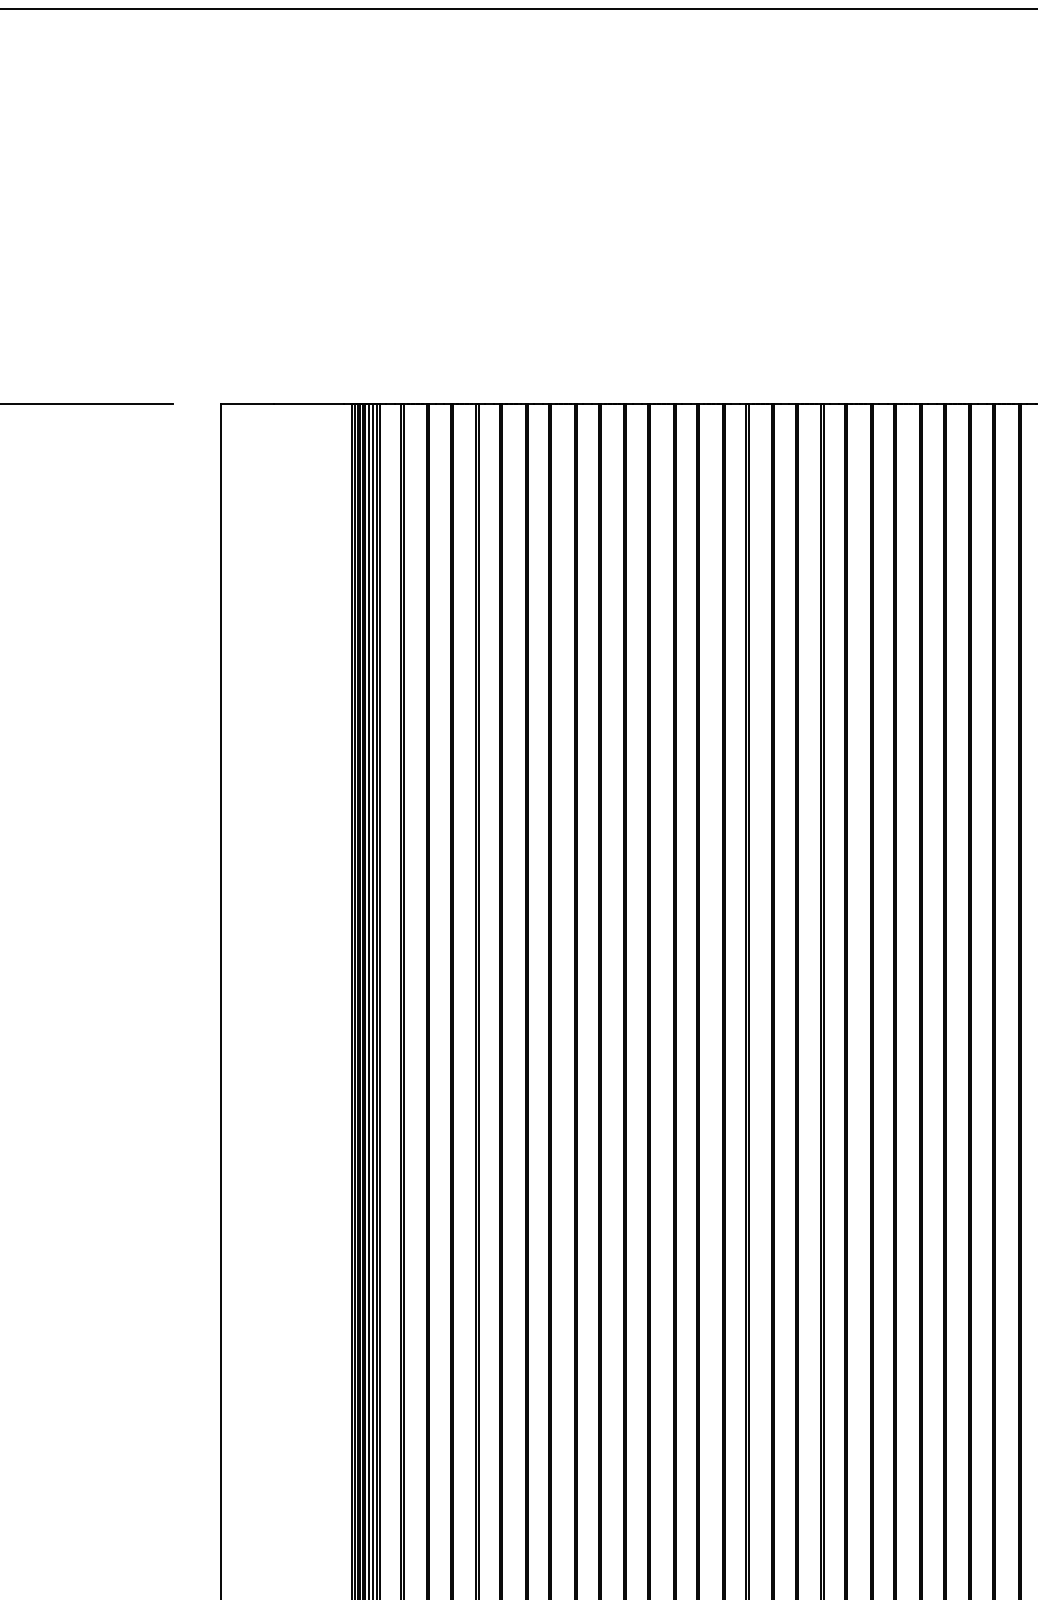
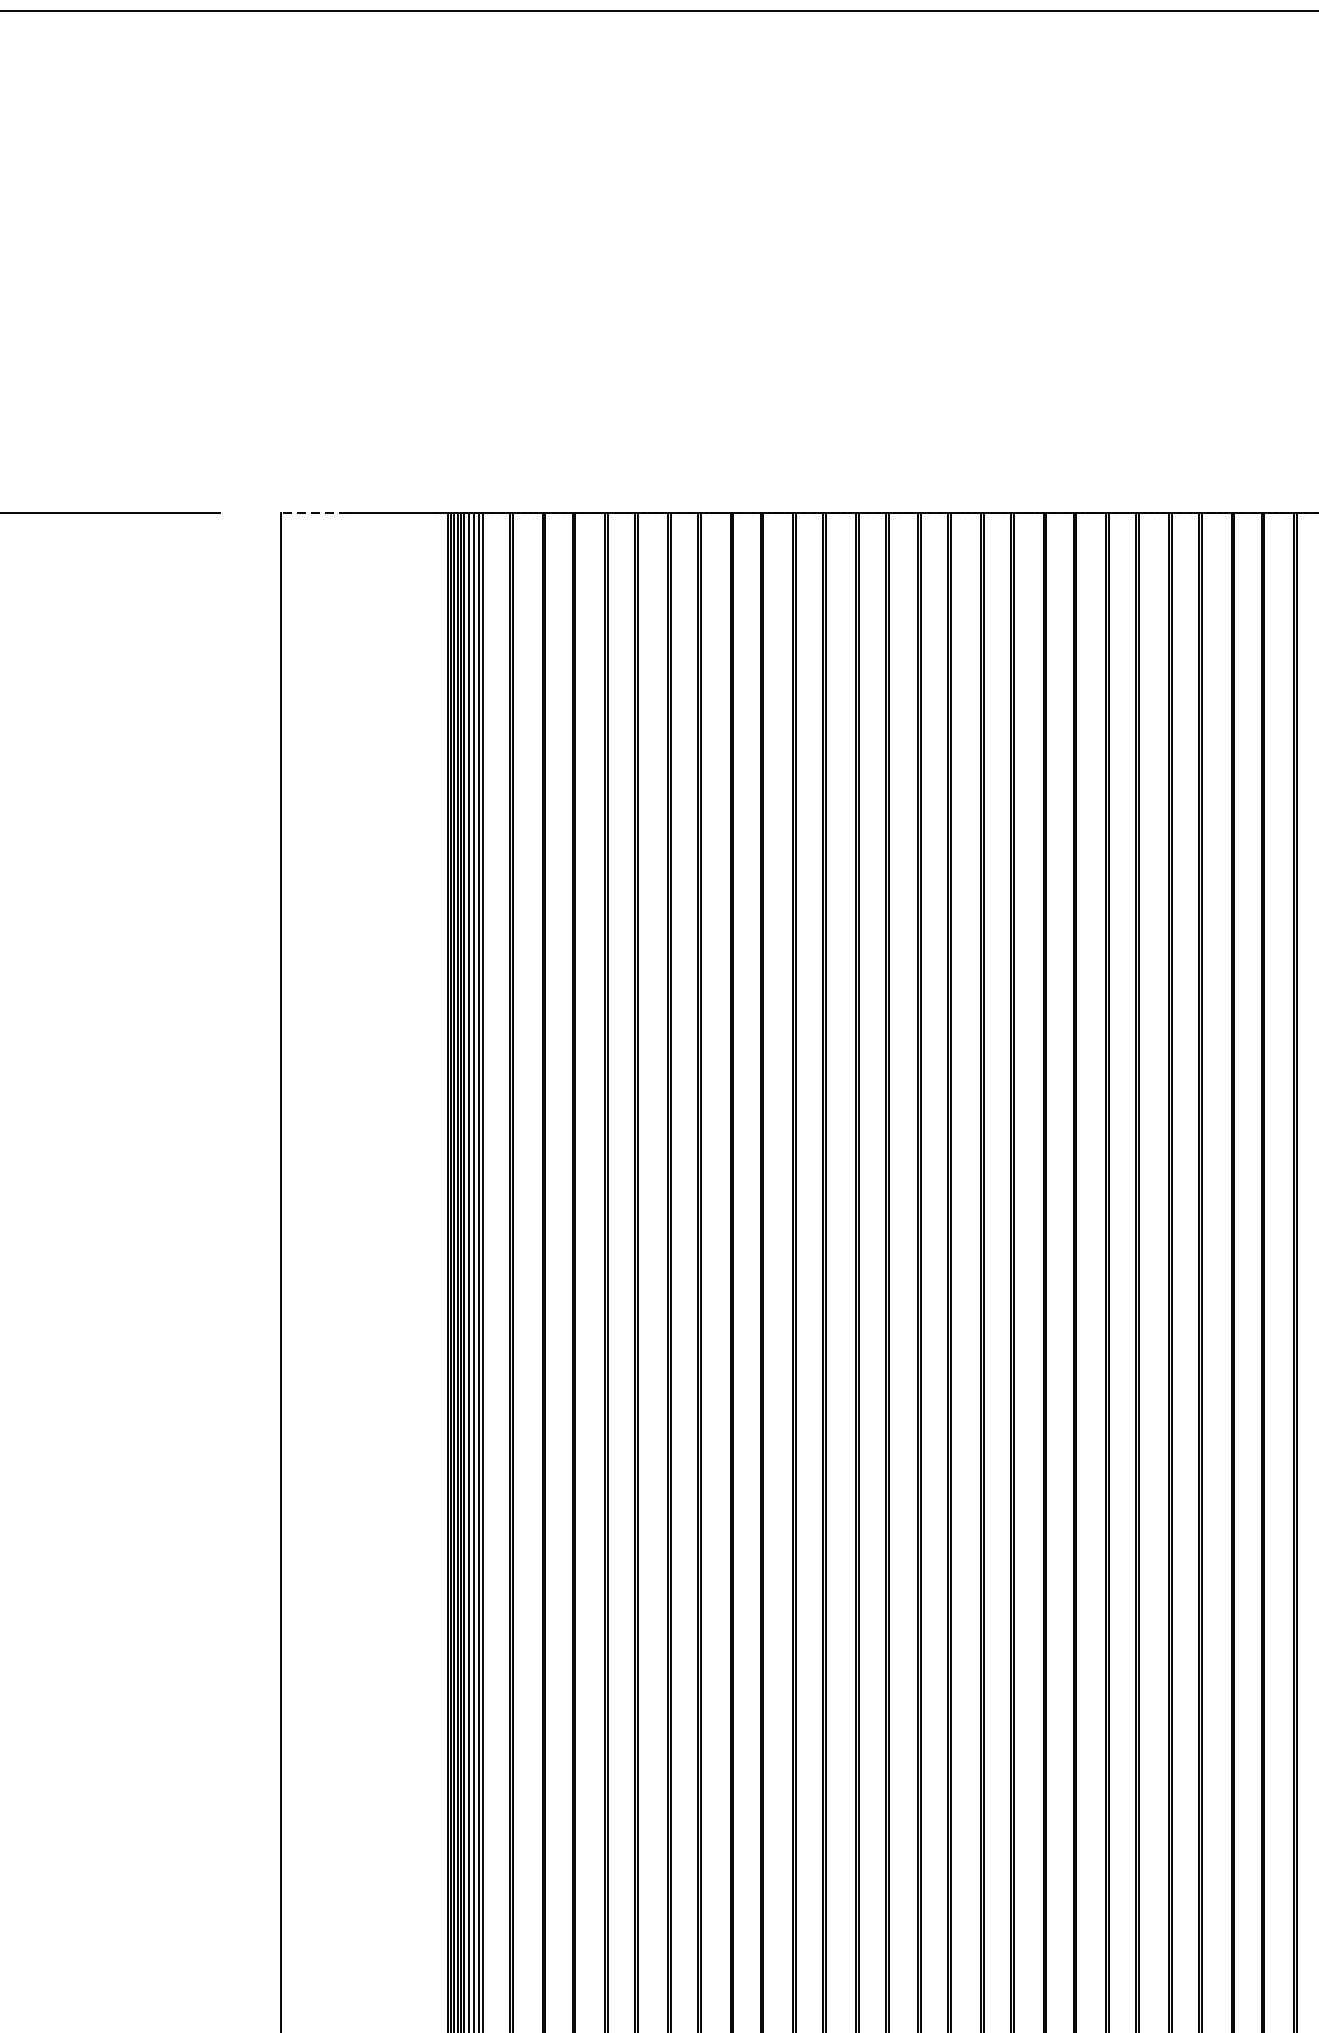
line: (247, 403) -> (314, 512), solid -> dashed

